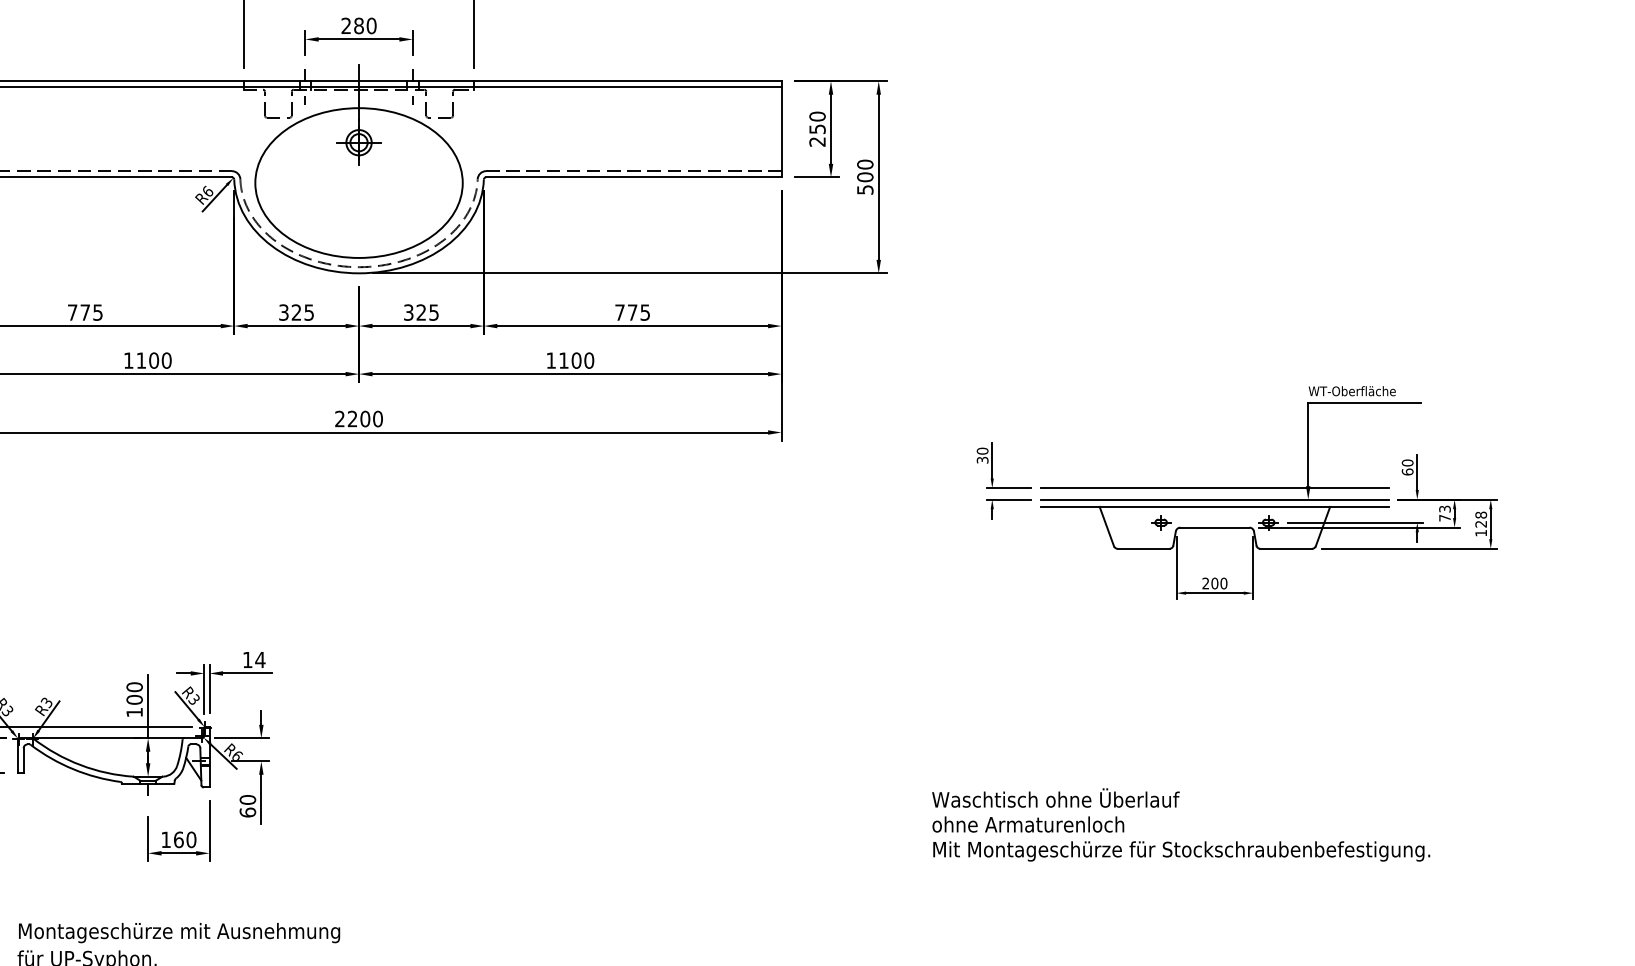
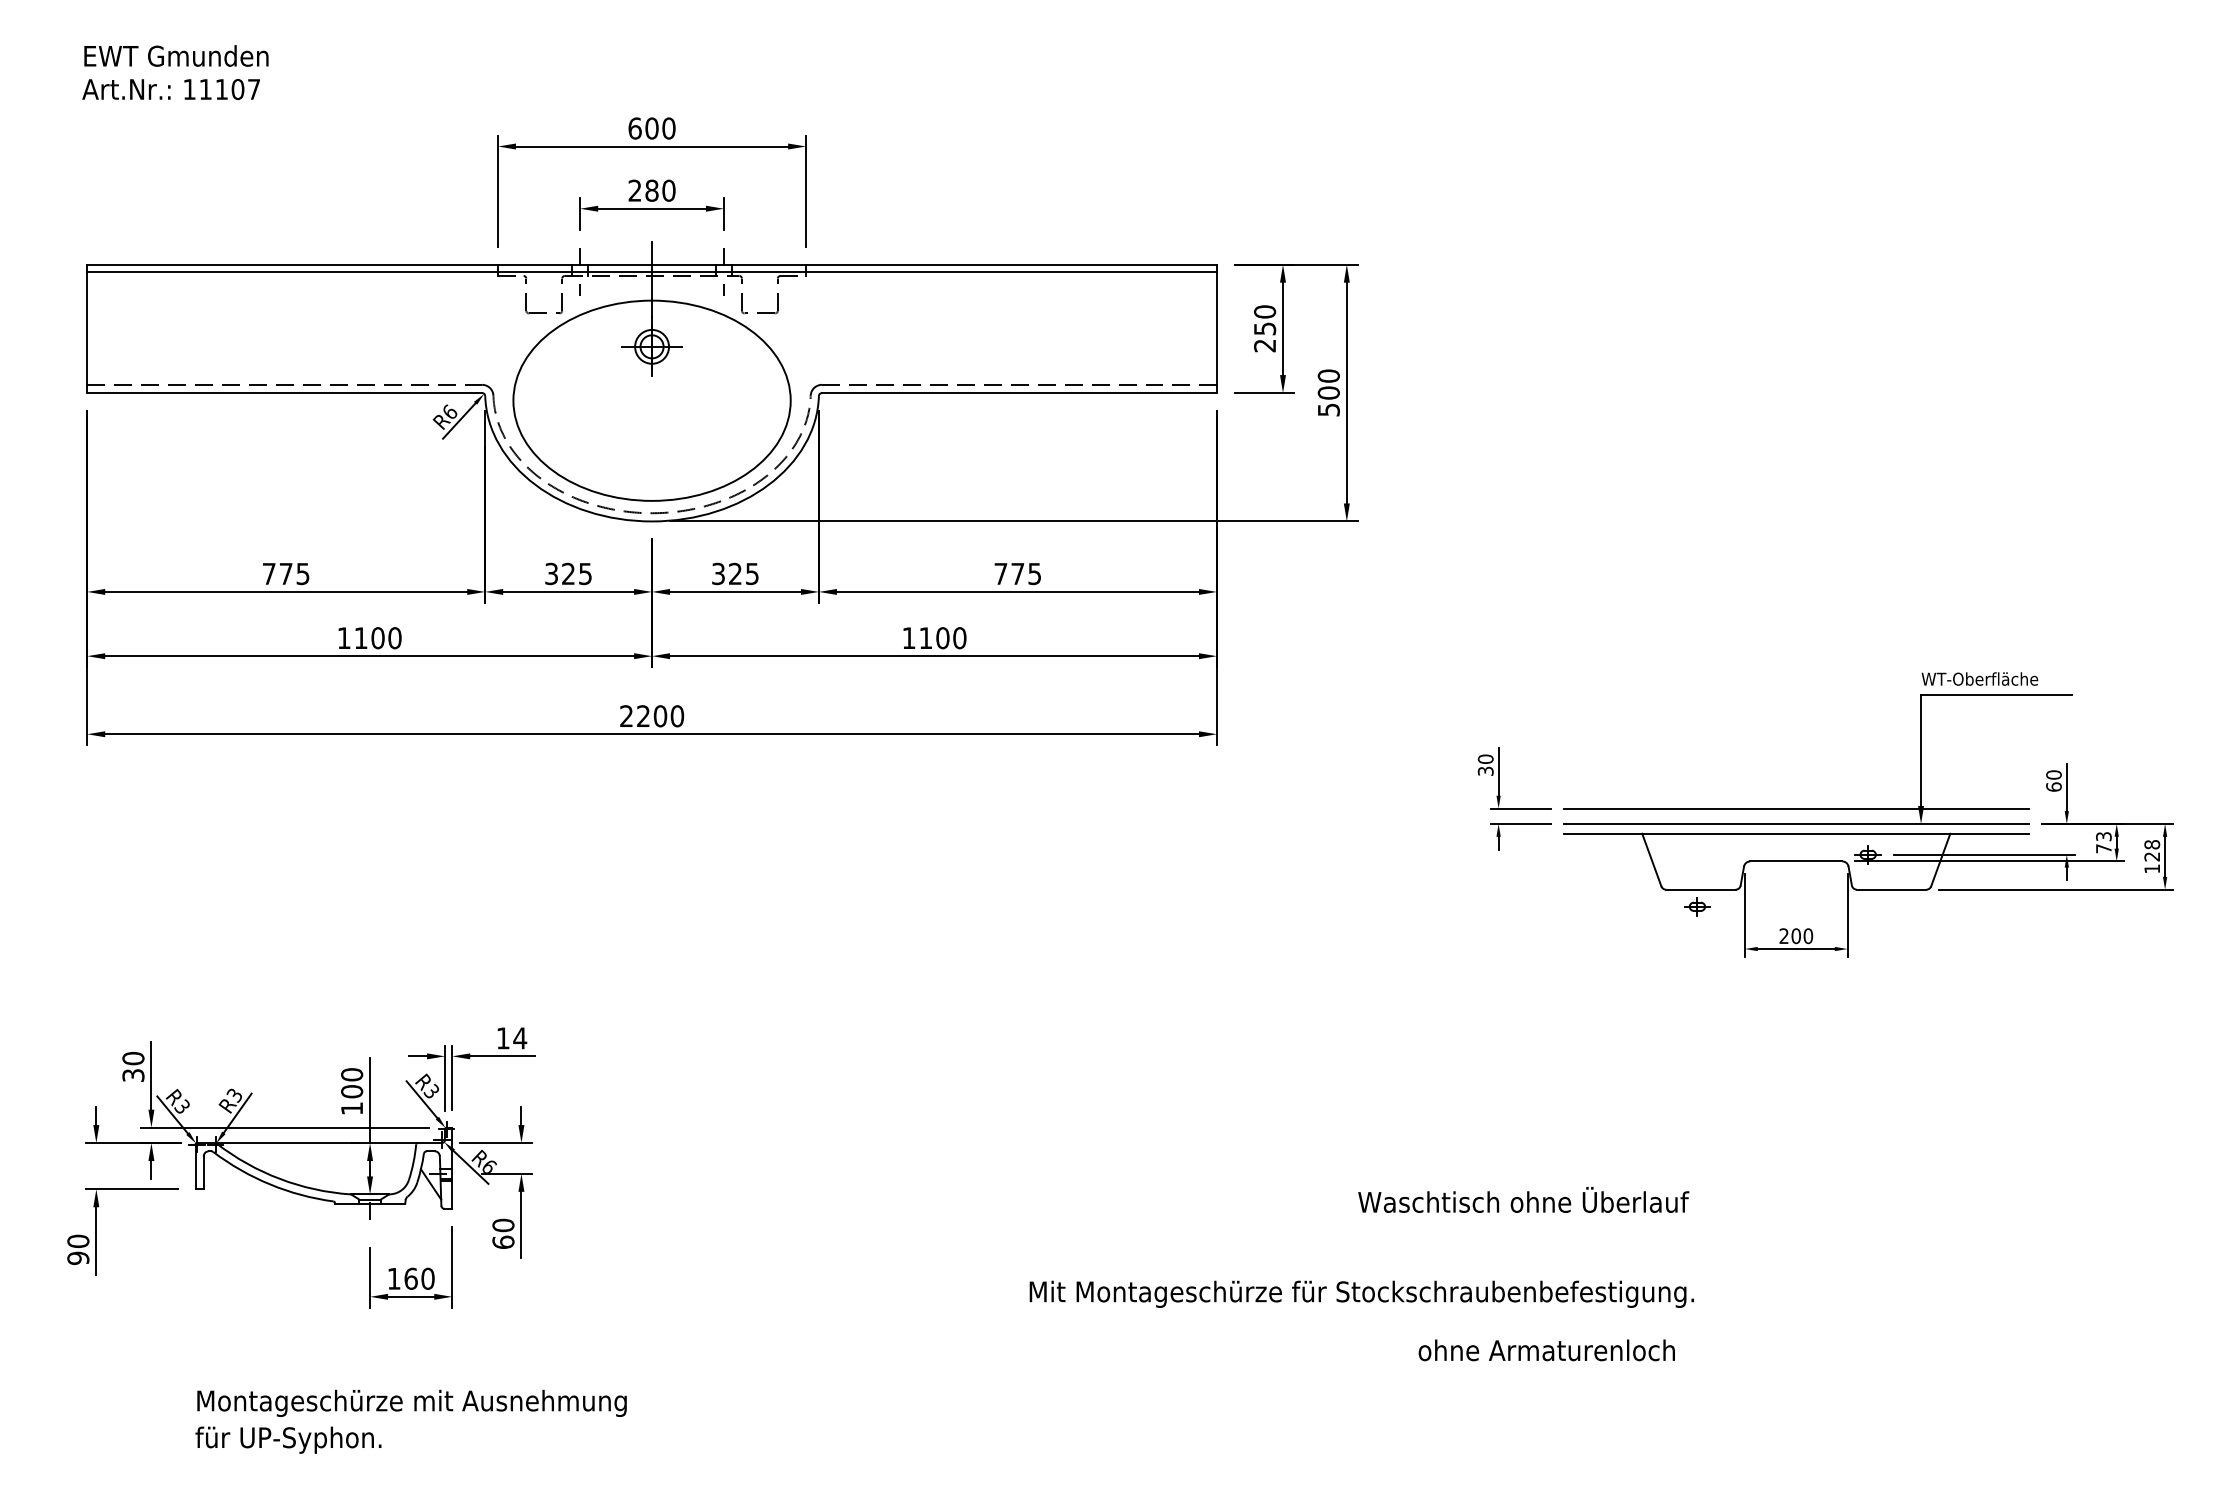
part: (1161, 522) -> (1697, 906), moved
text: (1055, 797) -> (1523, 1199), moved
text: (1028, 824) -> (1546, 1350), moved
text: (1181, 850) -> (1361, 1293), moved

